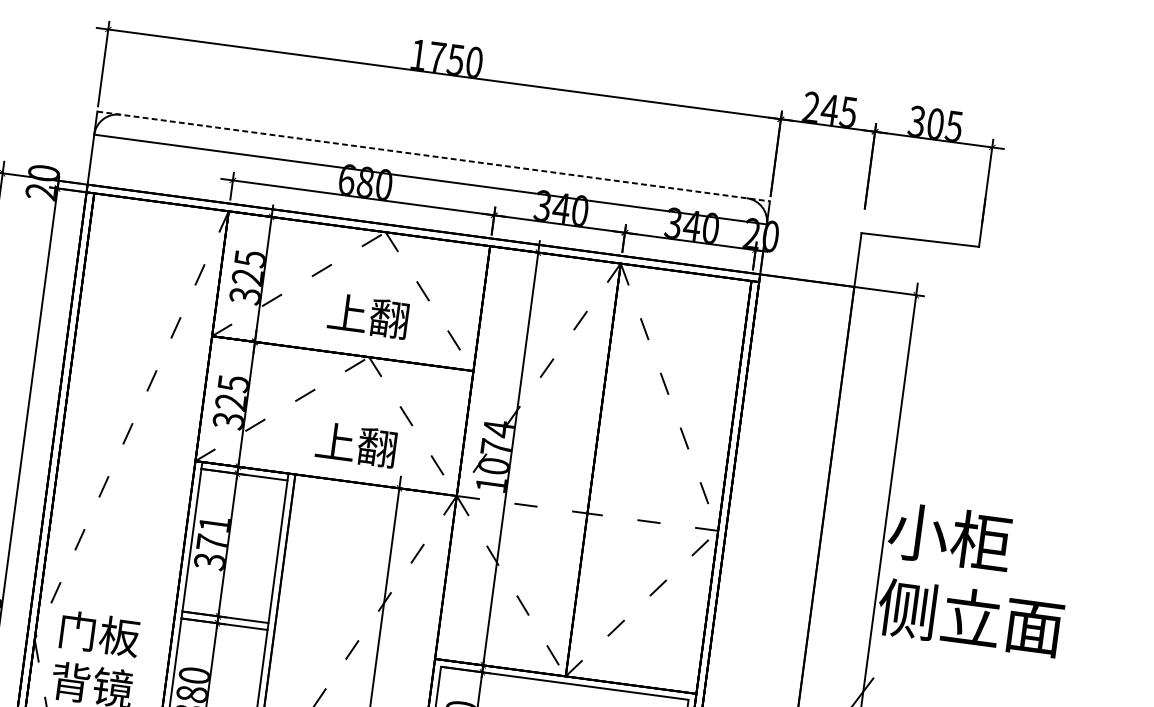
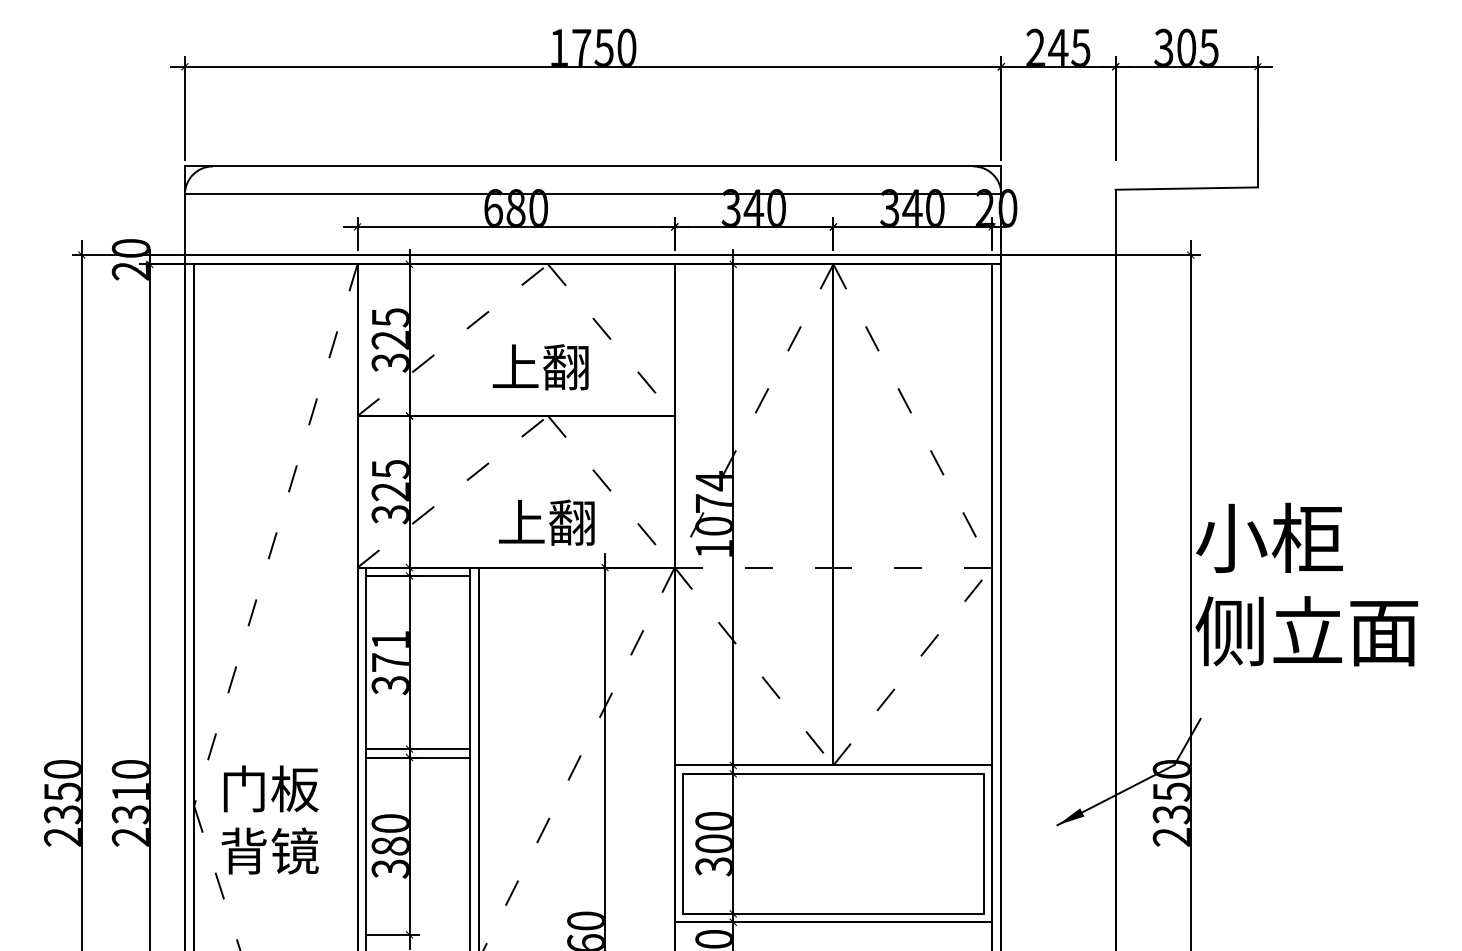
line: (433, 156) -> (593, 166), dashed -> solid

